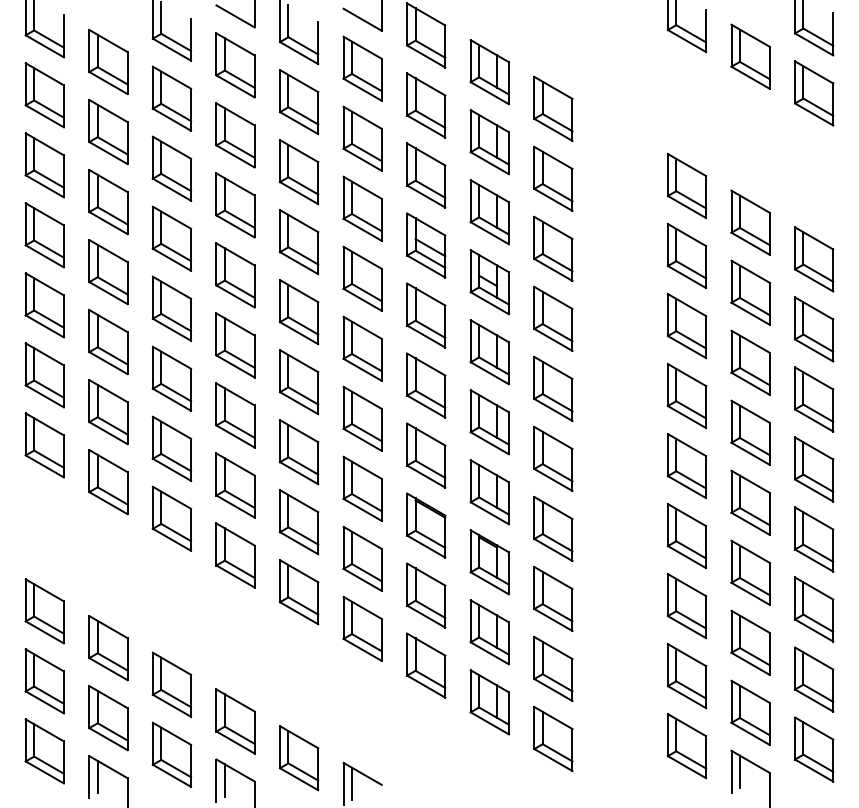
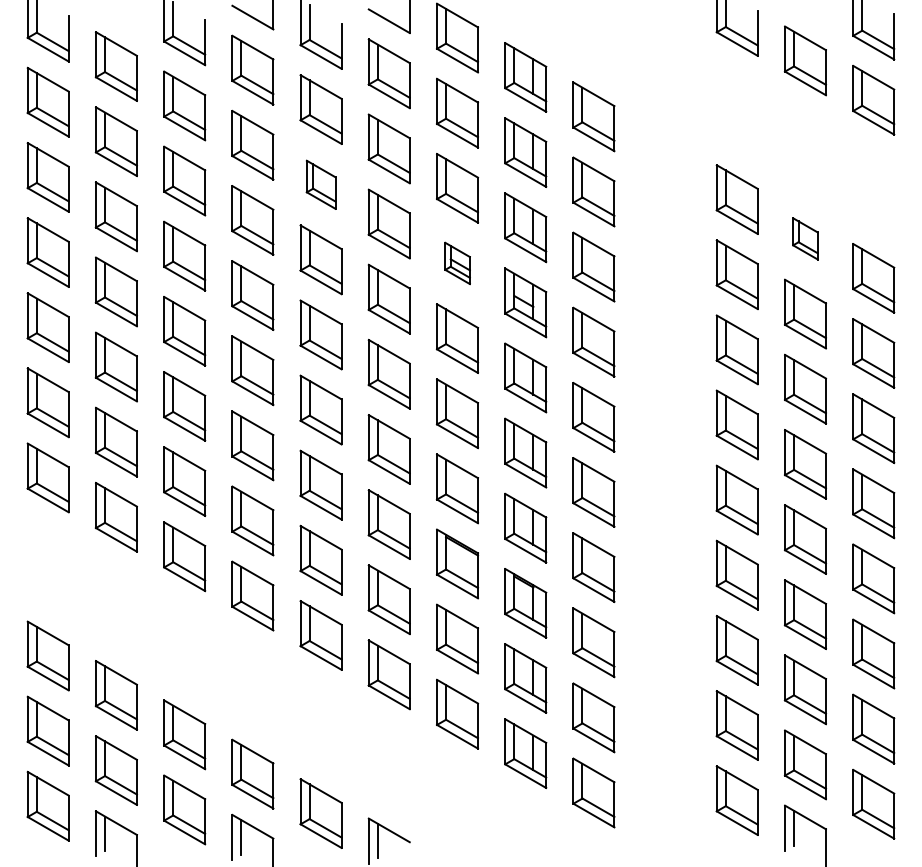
part: (299, 172) -> (321, 185), size x0.7
part: (750, 222) -> (805, 238), size x0.6
part: (426, 245) -> (457, 263), size x0.6

